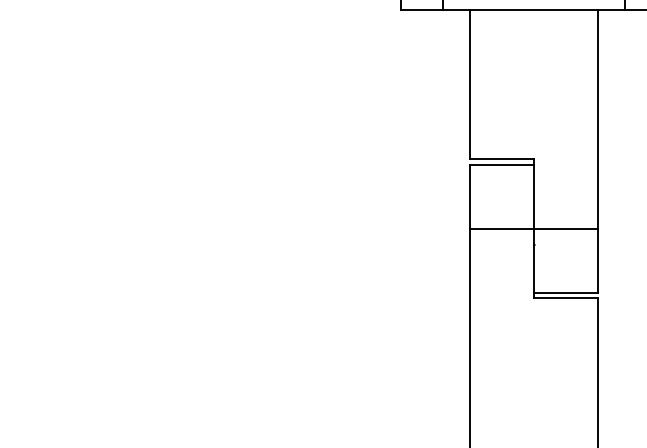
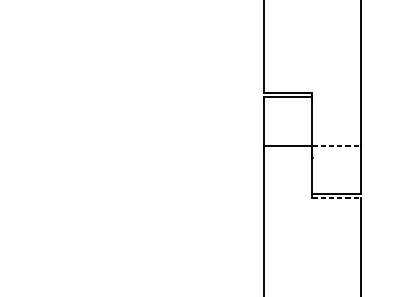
line: (566, 228) -> (336, 145), solid -> dashed
line: (566, 298) -> (336, 198), solid -> dashed

